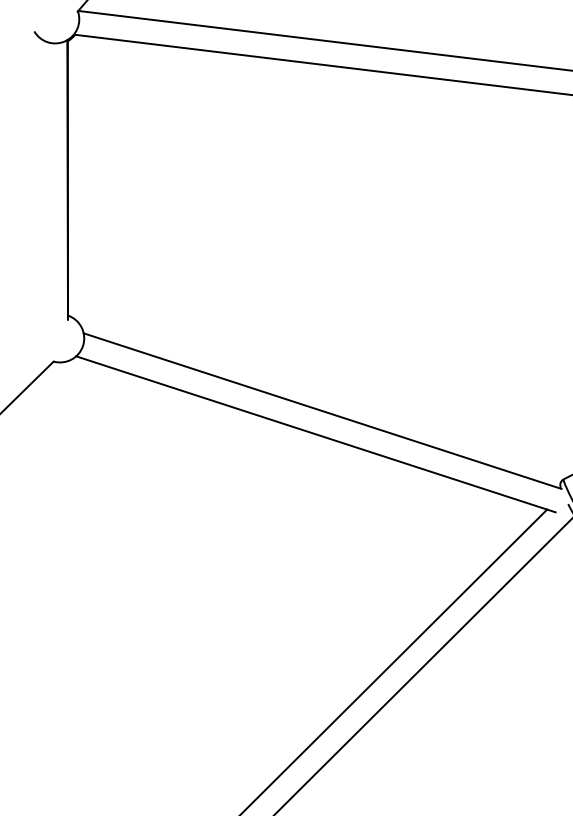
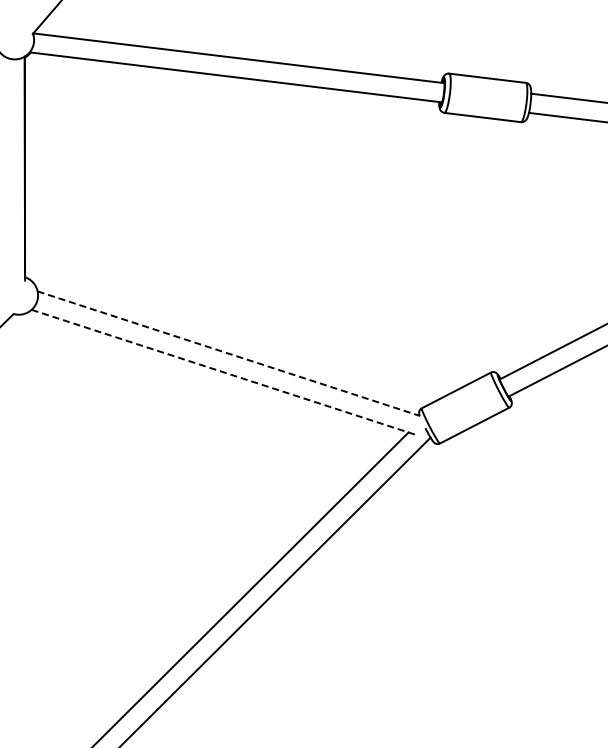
line: (323, 410) -> (229, 353), solid -> dashed
line: (315, 434) -> (223, 372), solid -> dashed

